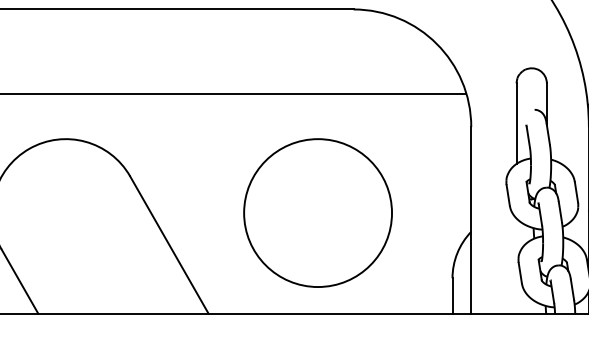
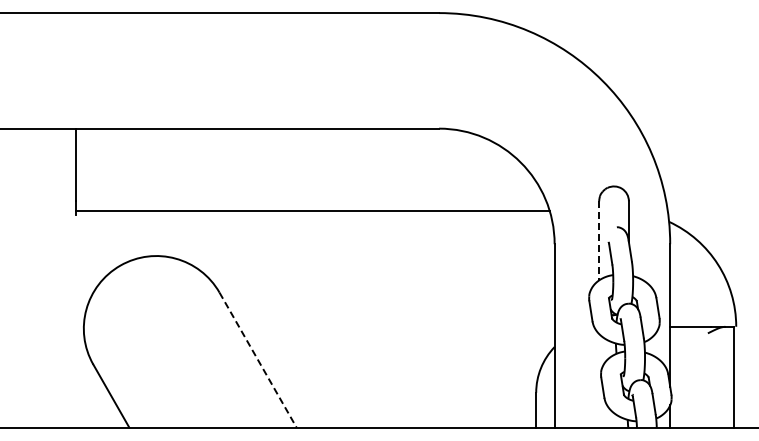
line: (516, 124) -> (599, 241), solid -> dashed
circle: (317, 212) -> (403, 328), removed
line: (169, 245) -> (258, 360), solid -> dashed

